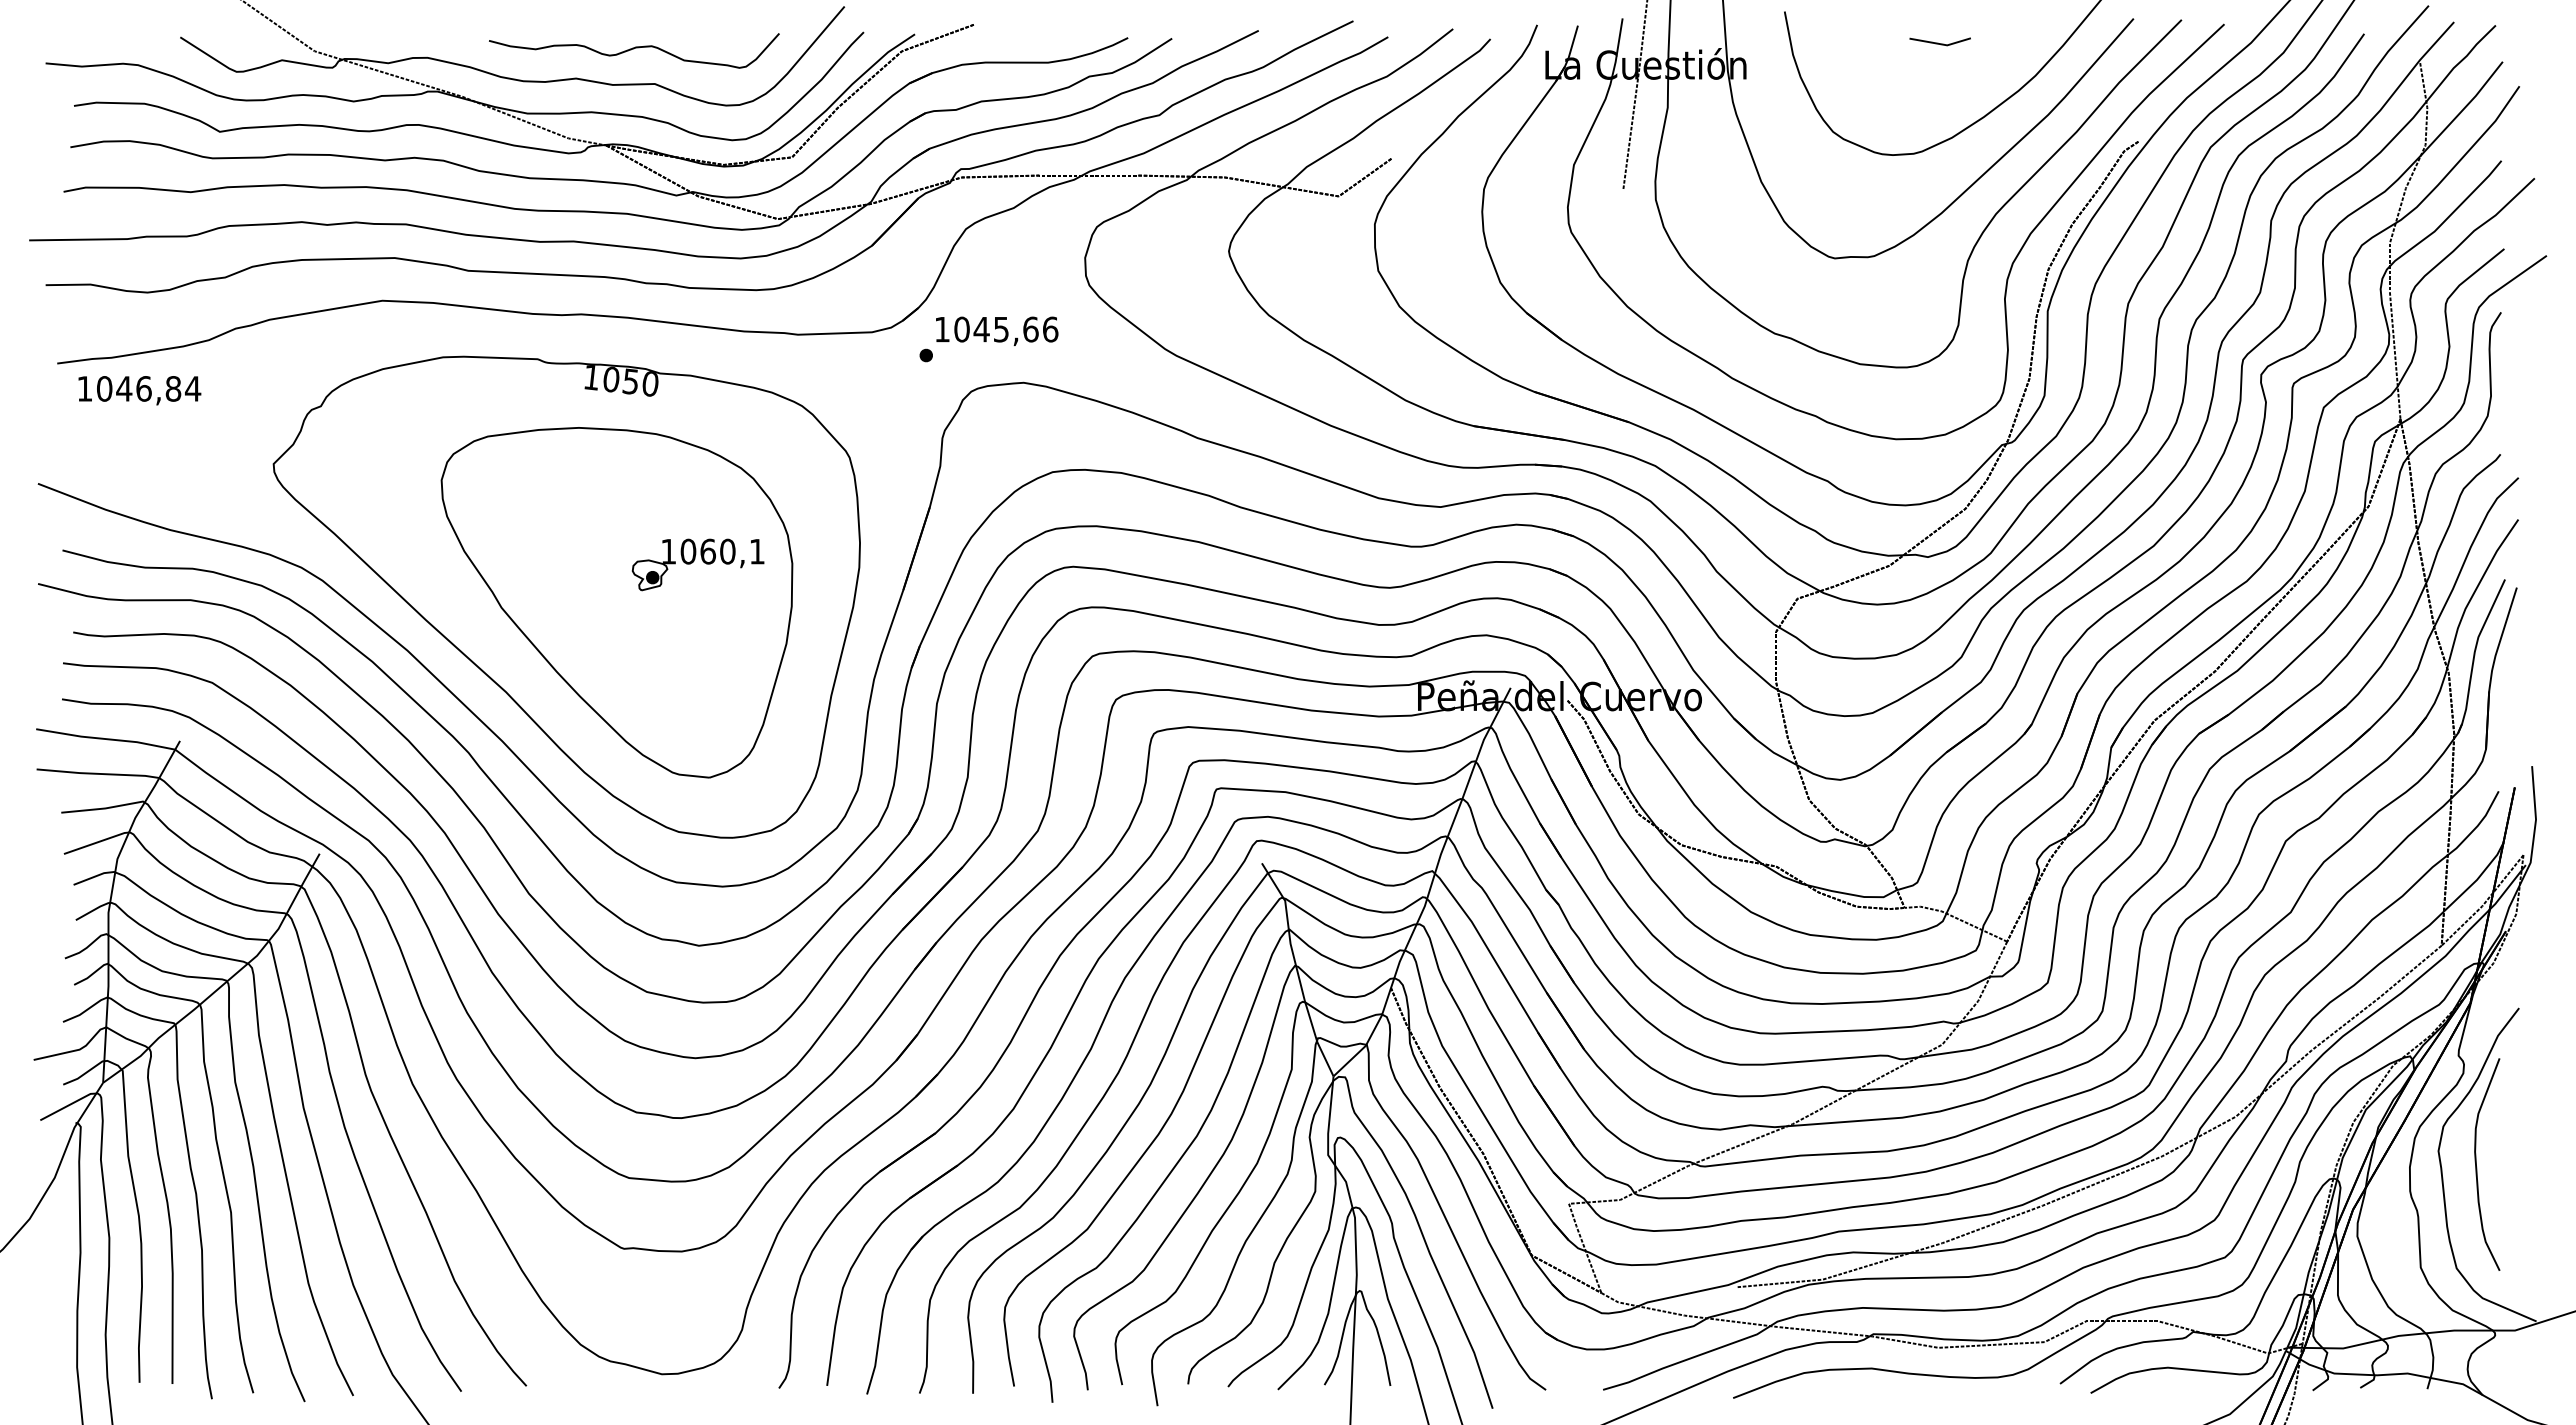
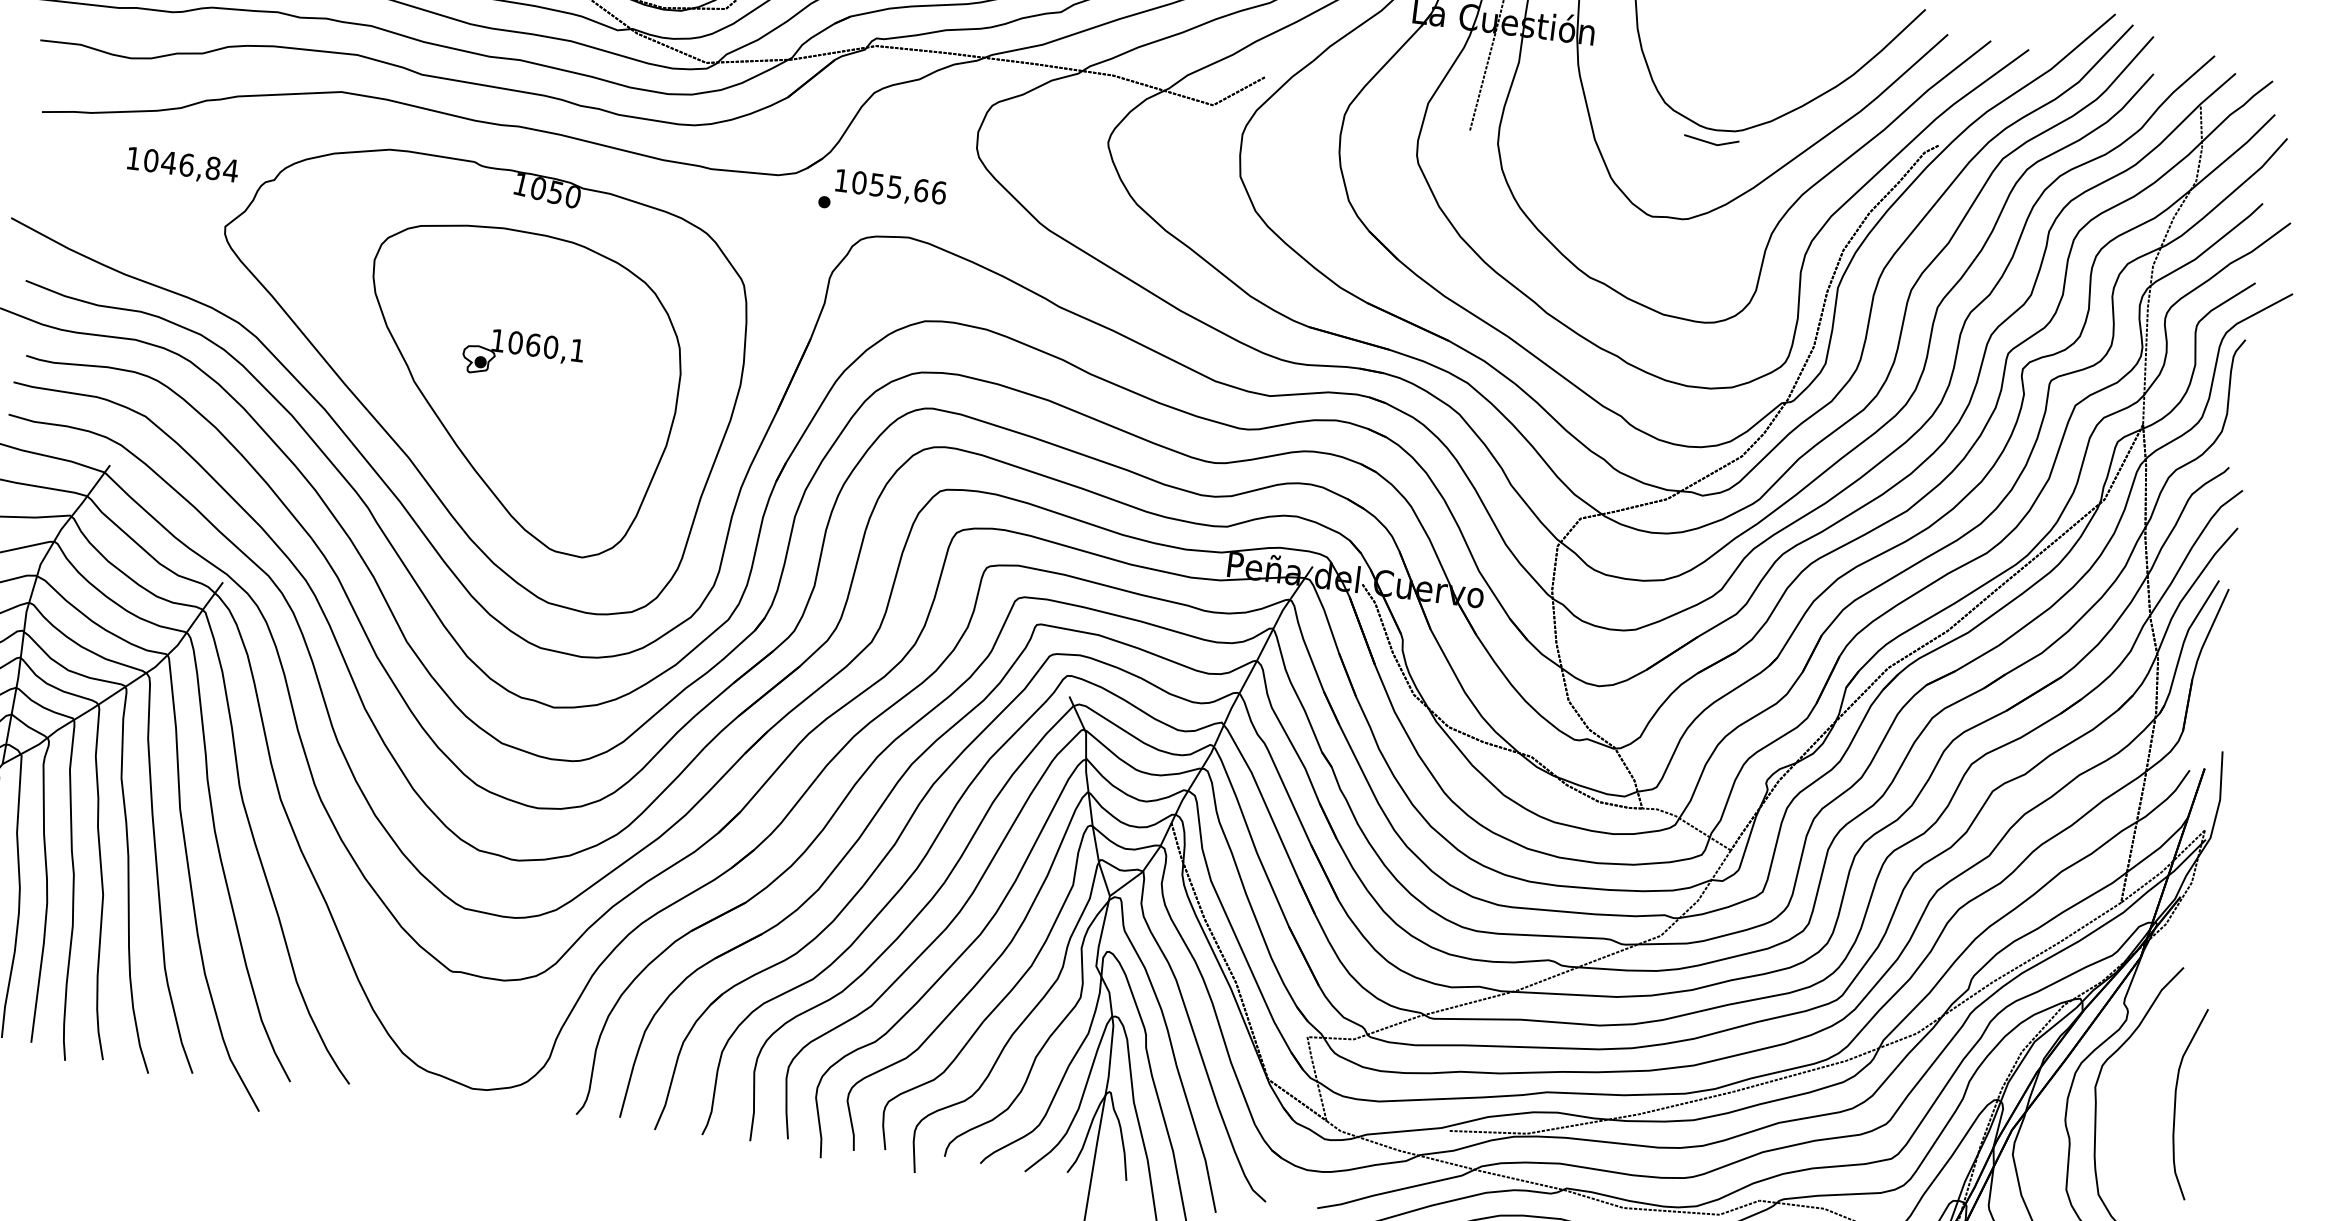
line: (1938, 42) -> (1709, 141), moved
text: (981, 329) -> (876, 184), 1045,66 -> 1055,66
text: (139, 390) -> (182, 166), moved
part: (697, 564) -> (522, 355), moved
curve: (2477, 1167) -> (2176, 1104), moved

